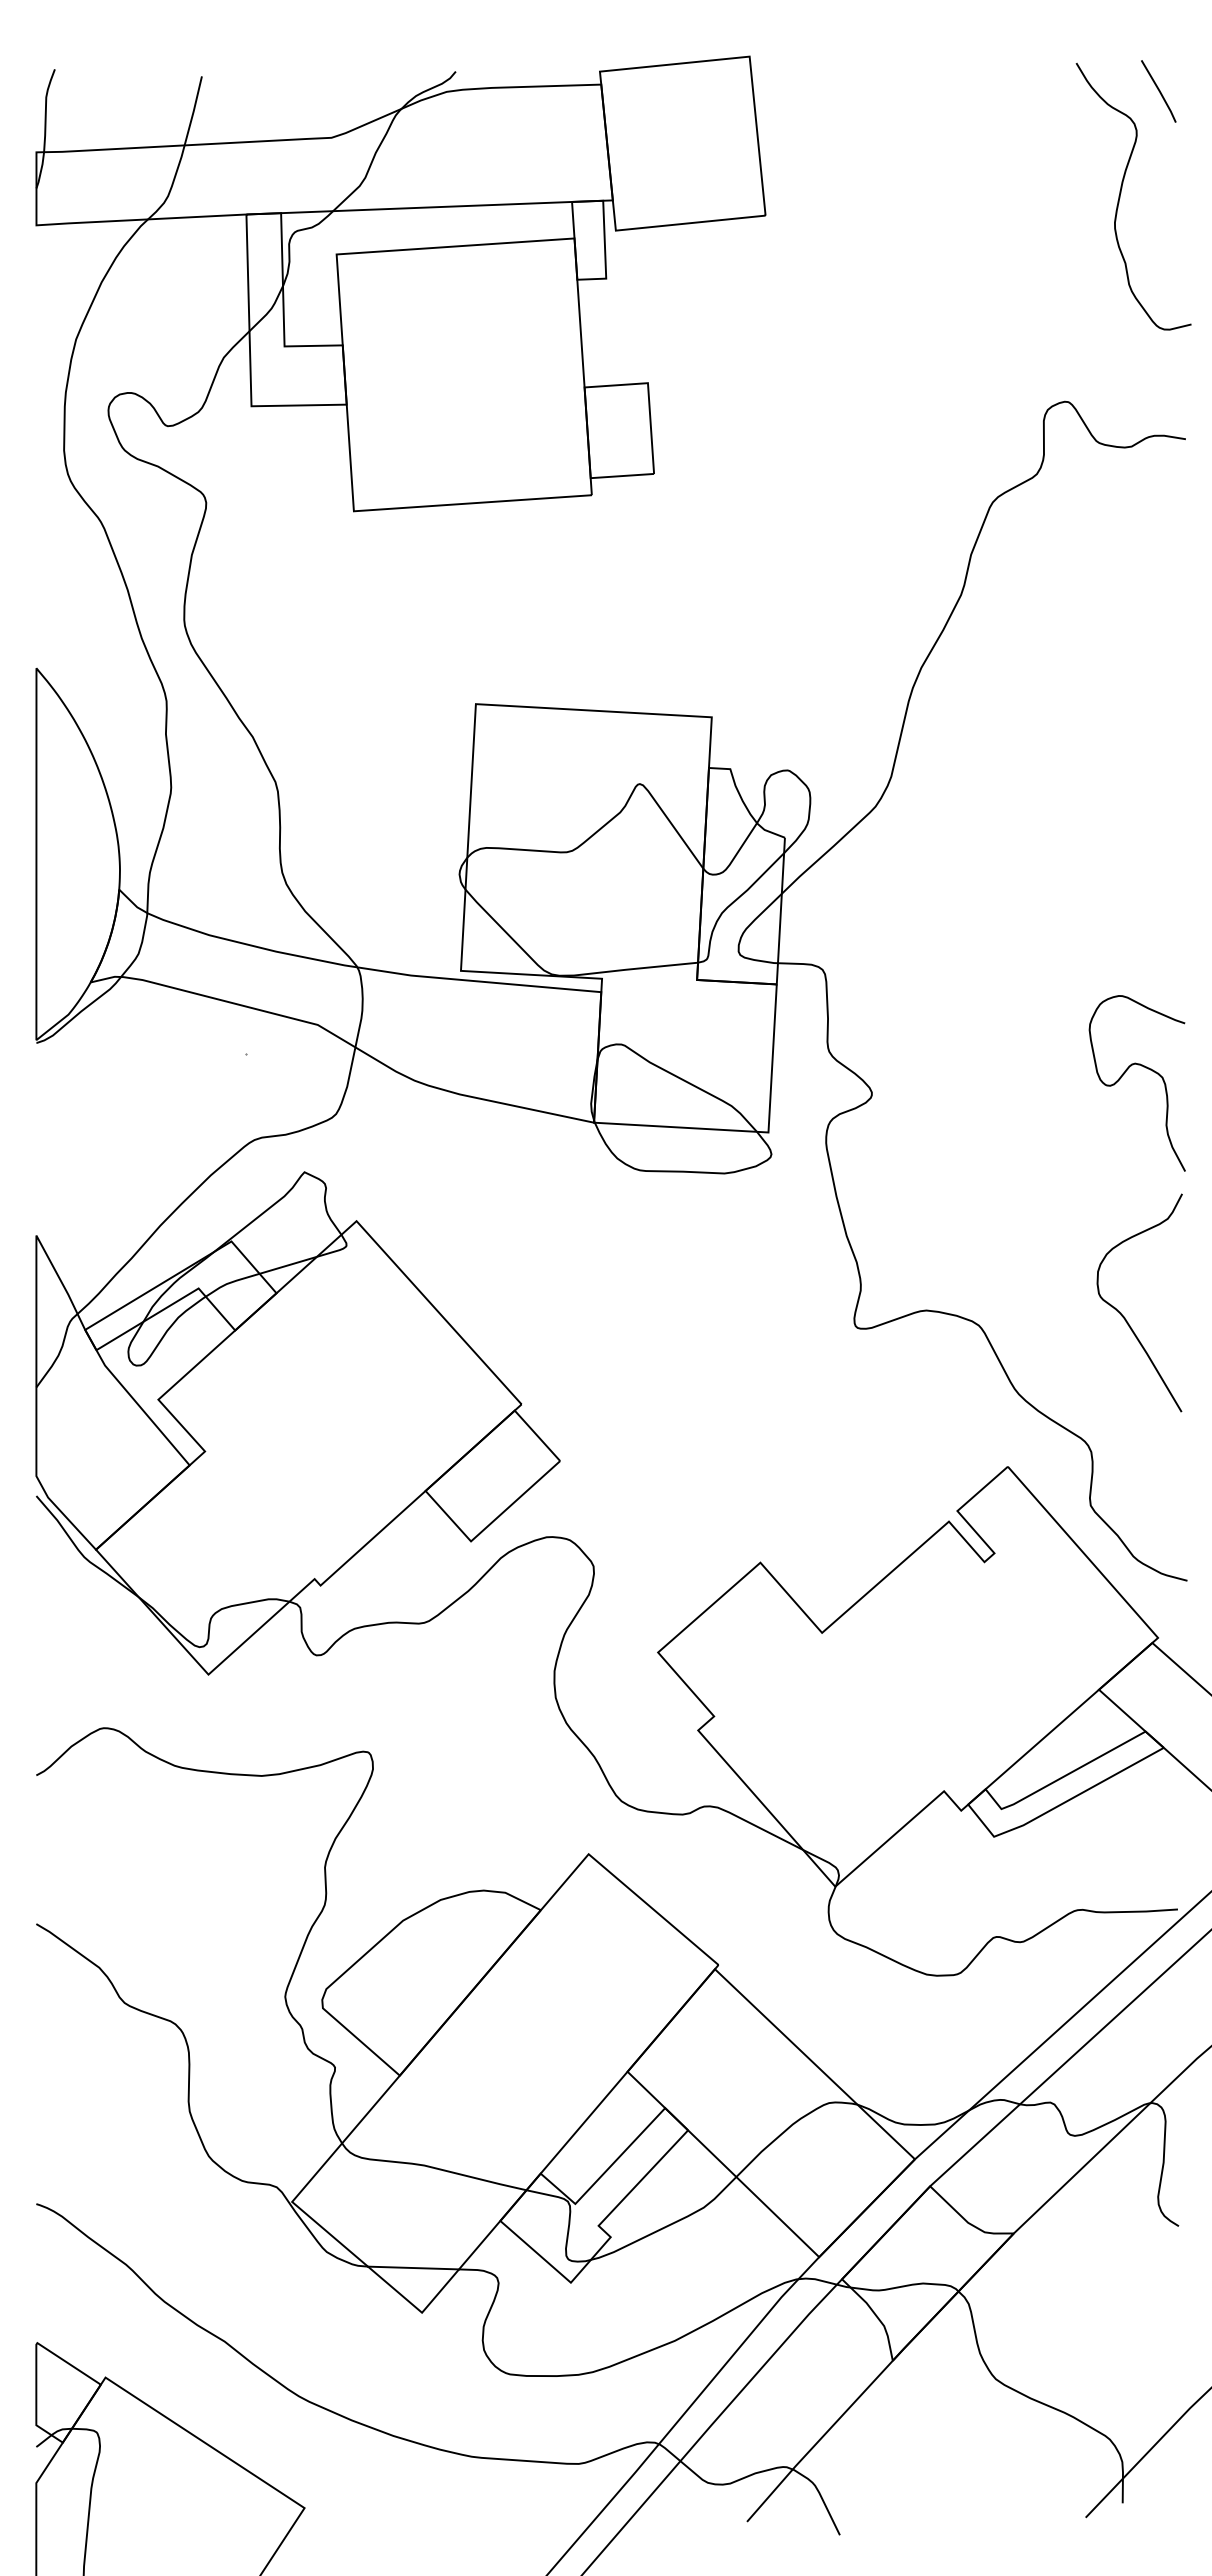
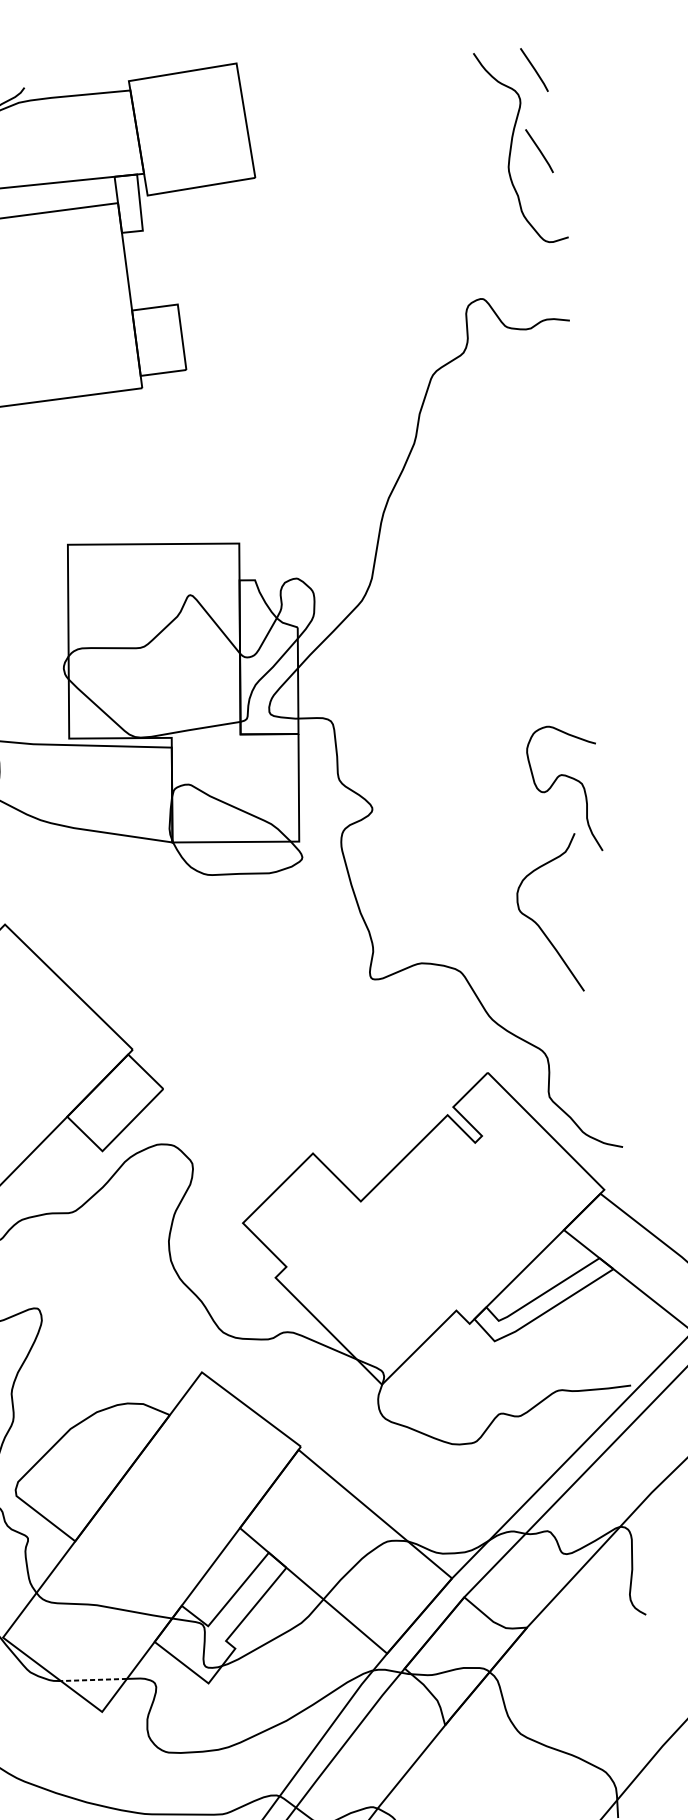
line: (1158, 203) -> (539, 151), added
curve: (1124, 1316) -> (538, 924), moved
line: (413, 2268) -> (93, 1680), solid -> dashed

